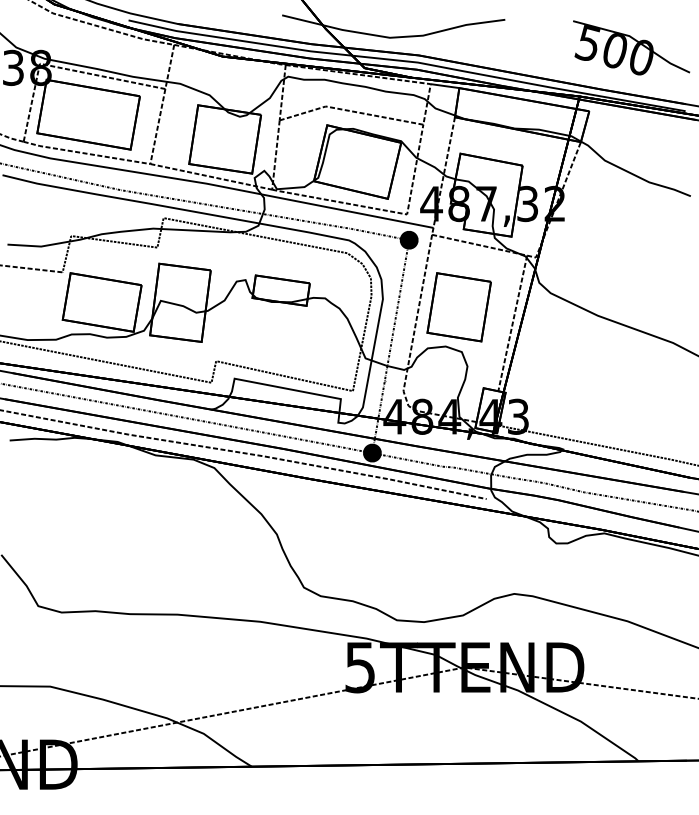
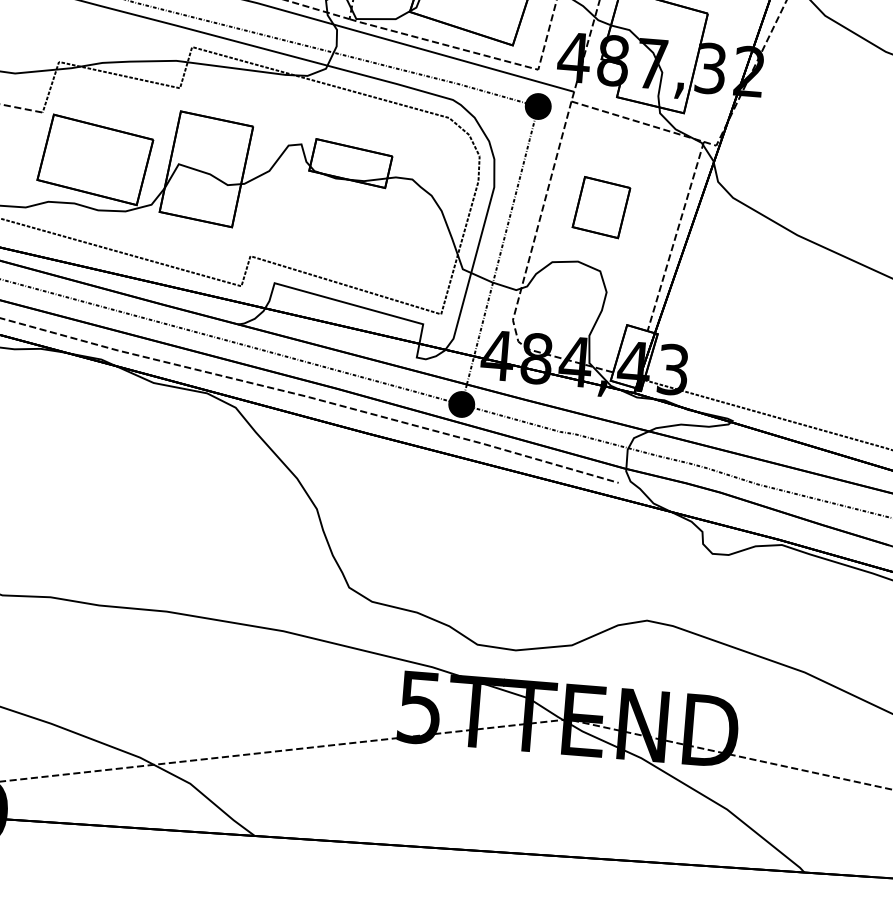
part: (458, 307) -> (600, 207), size x0.6

